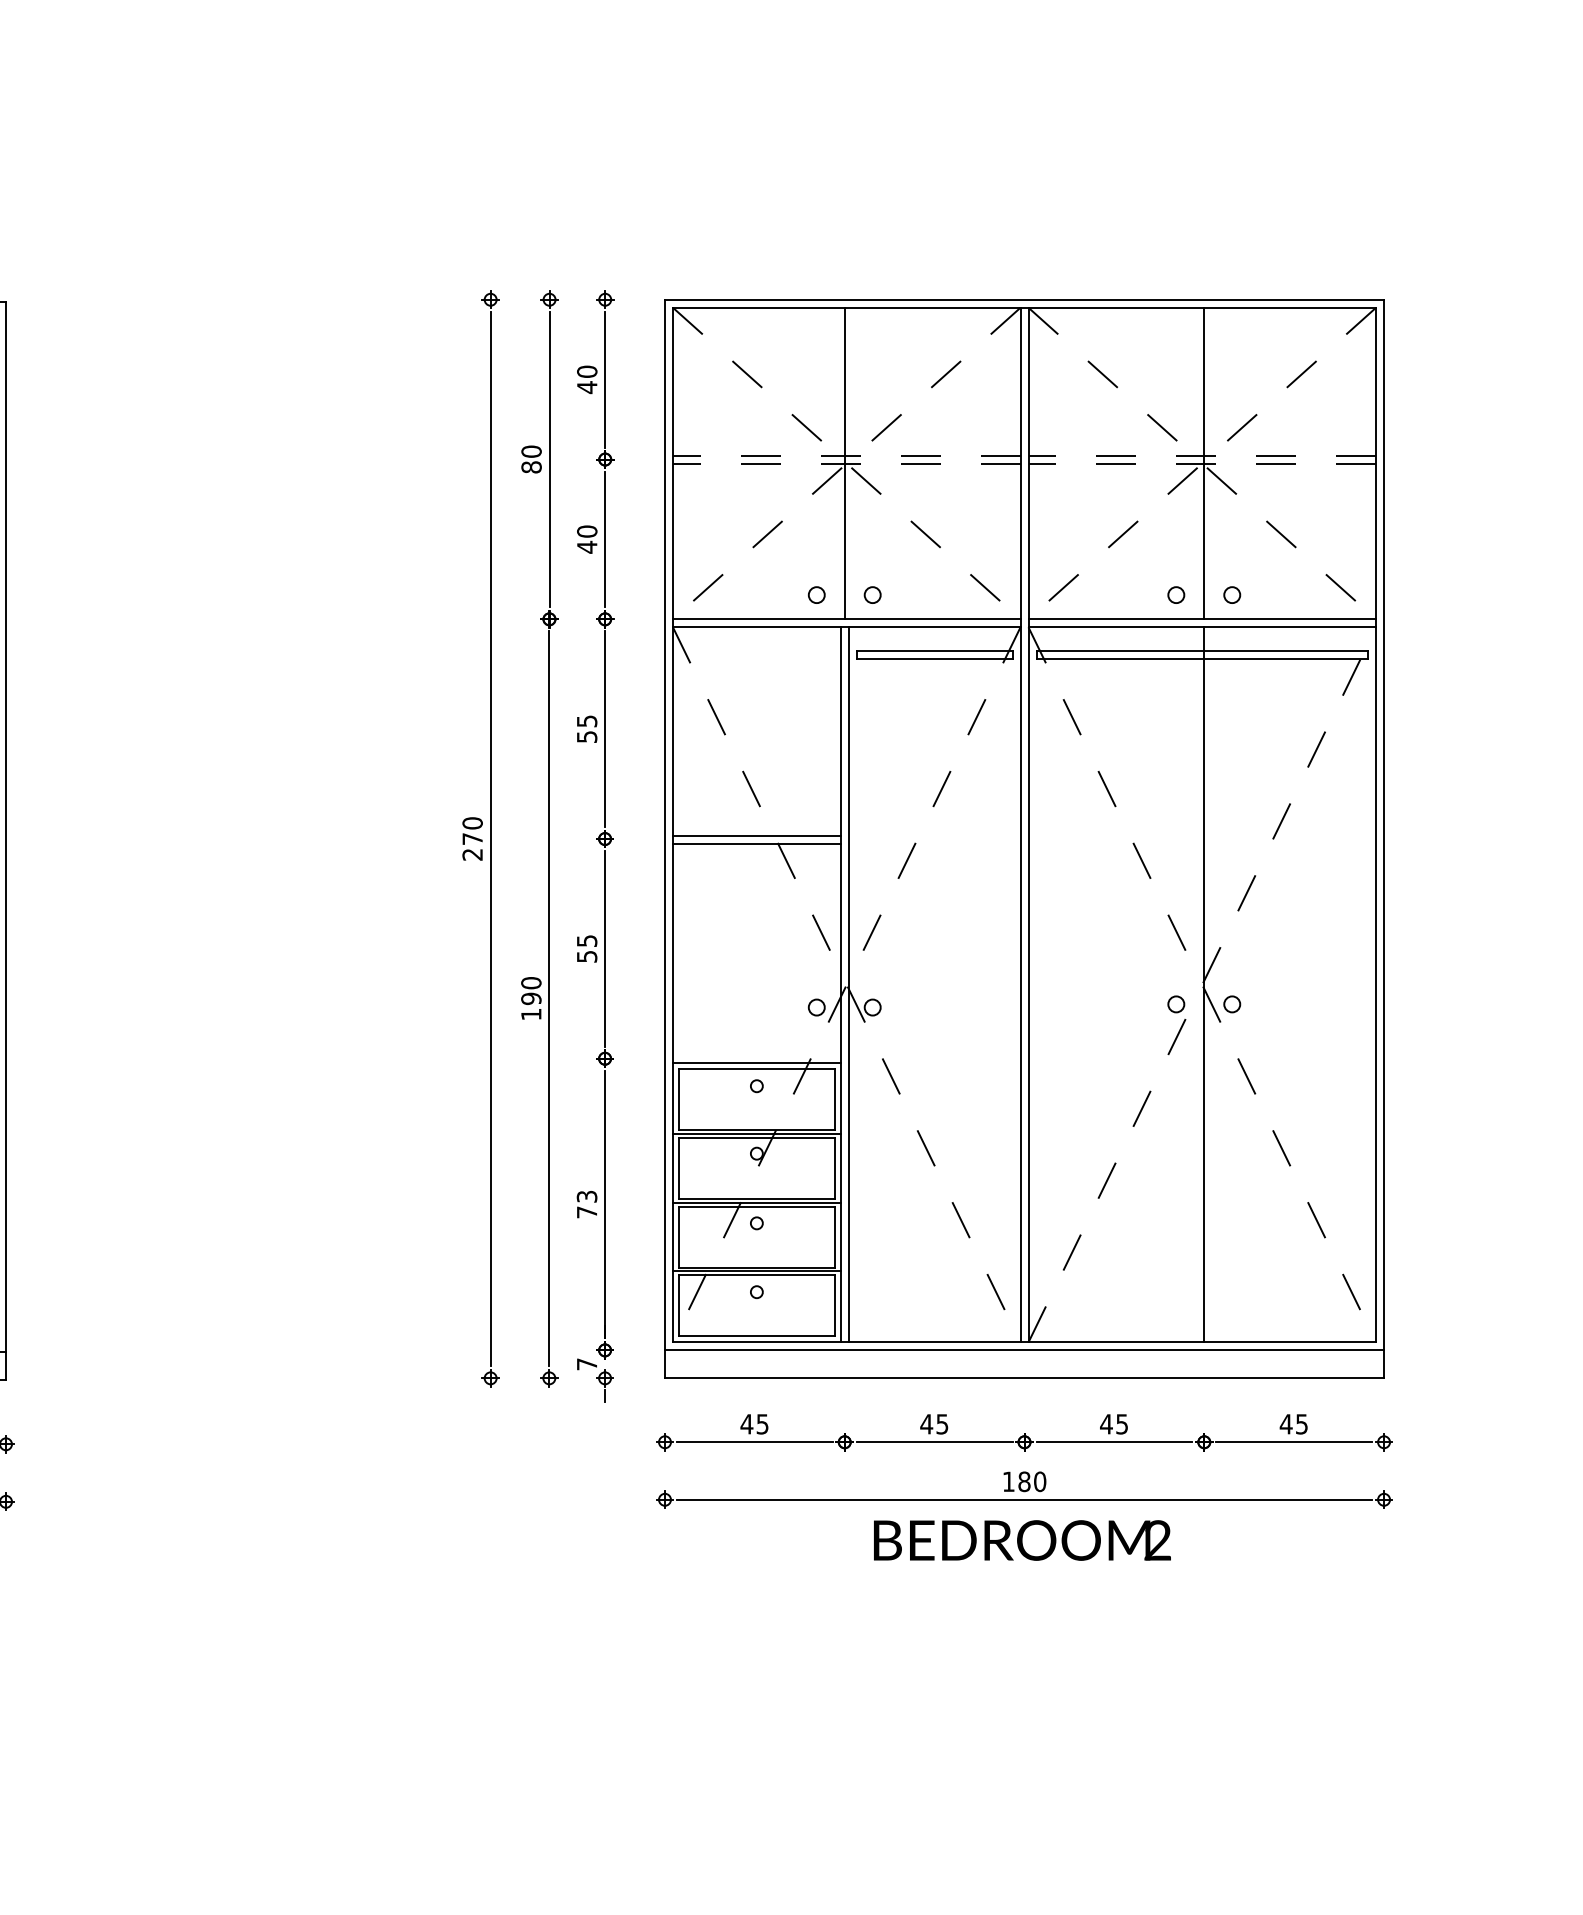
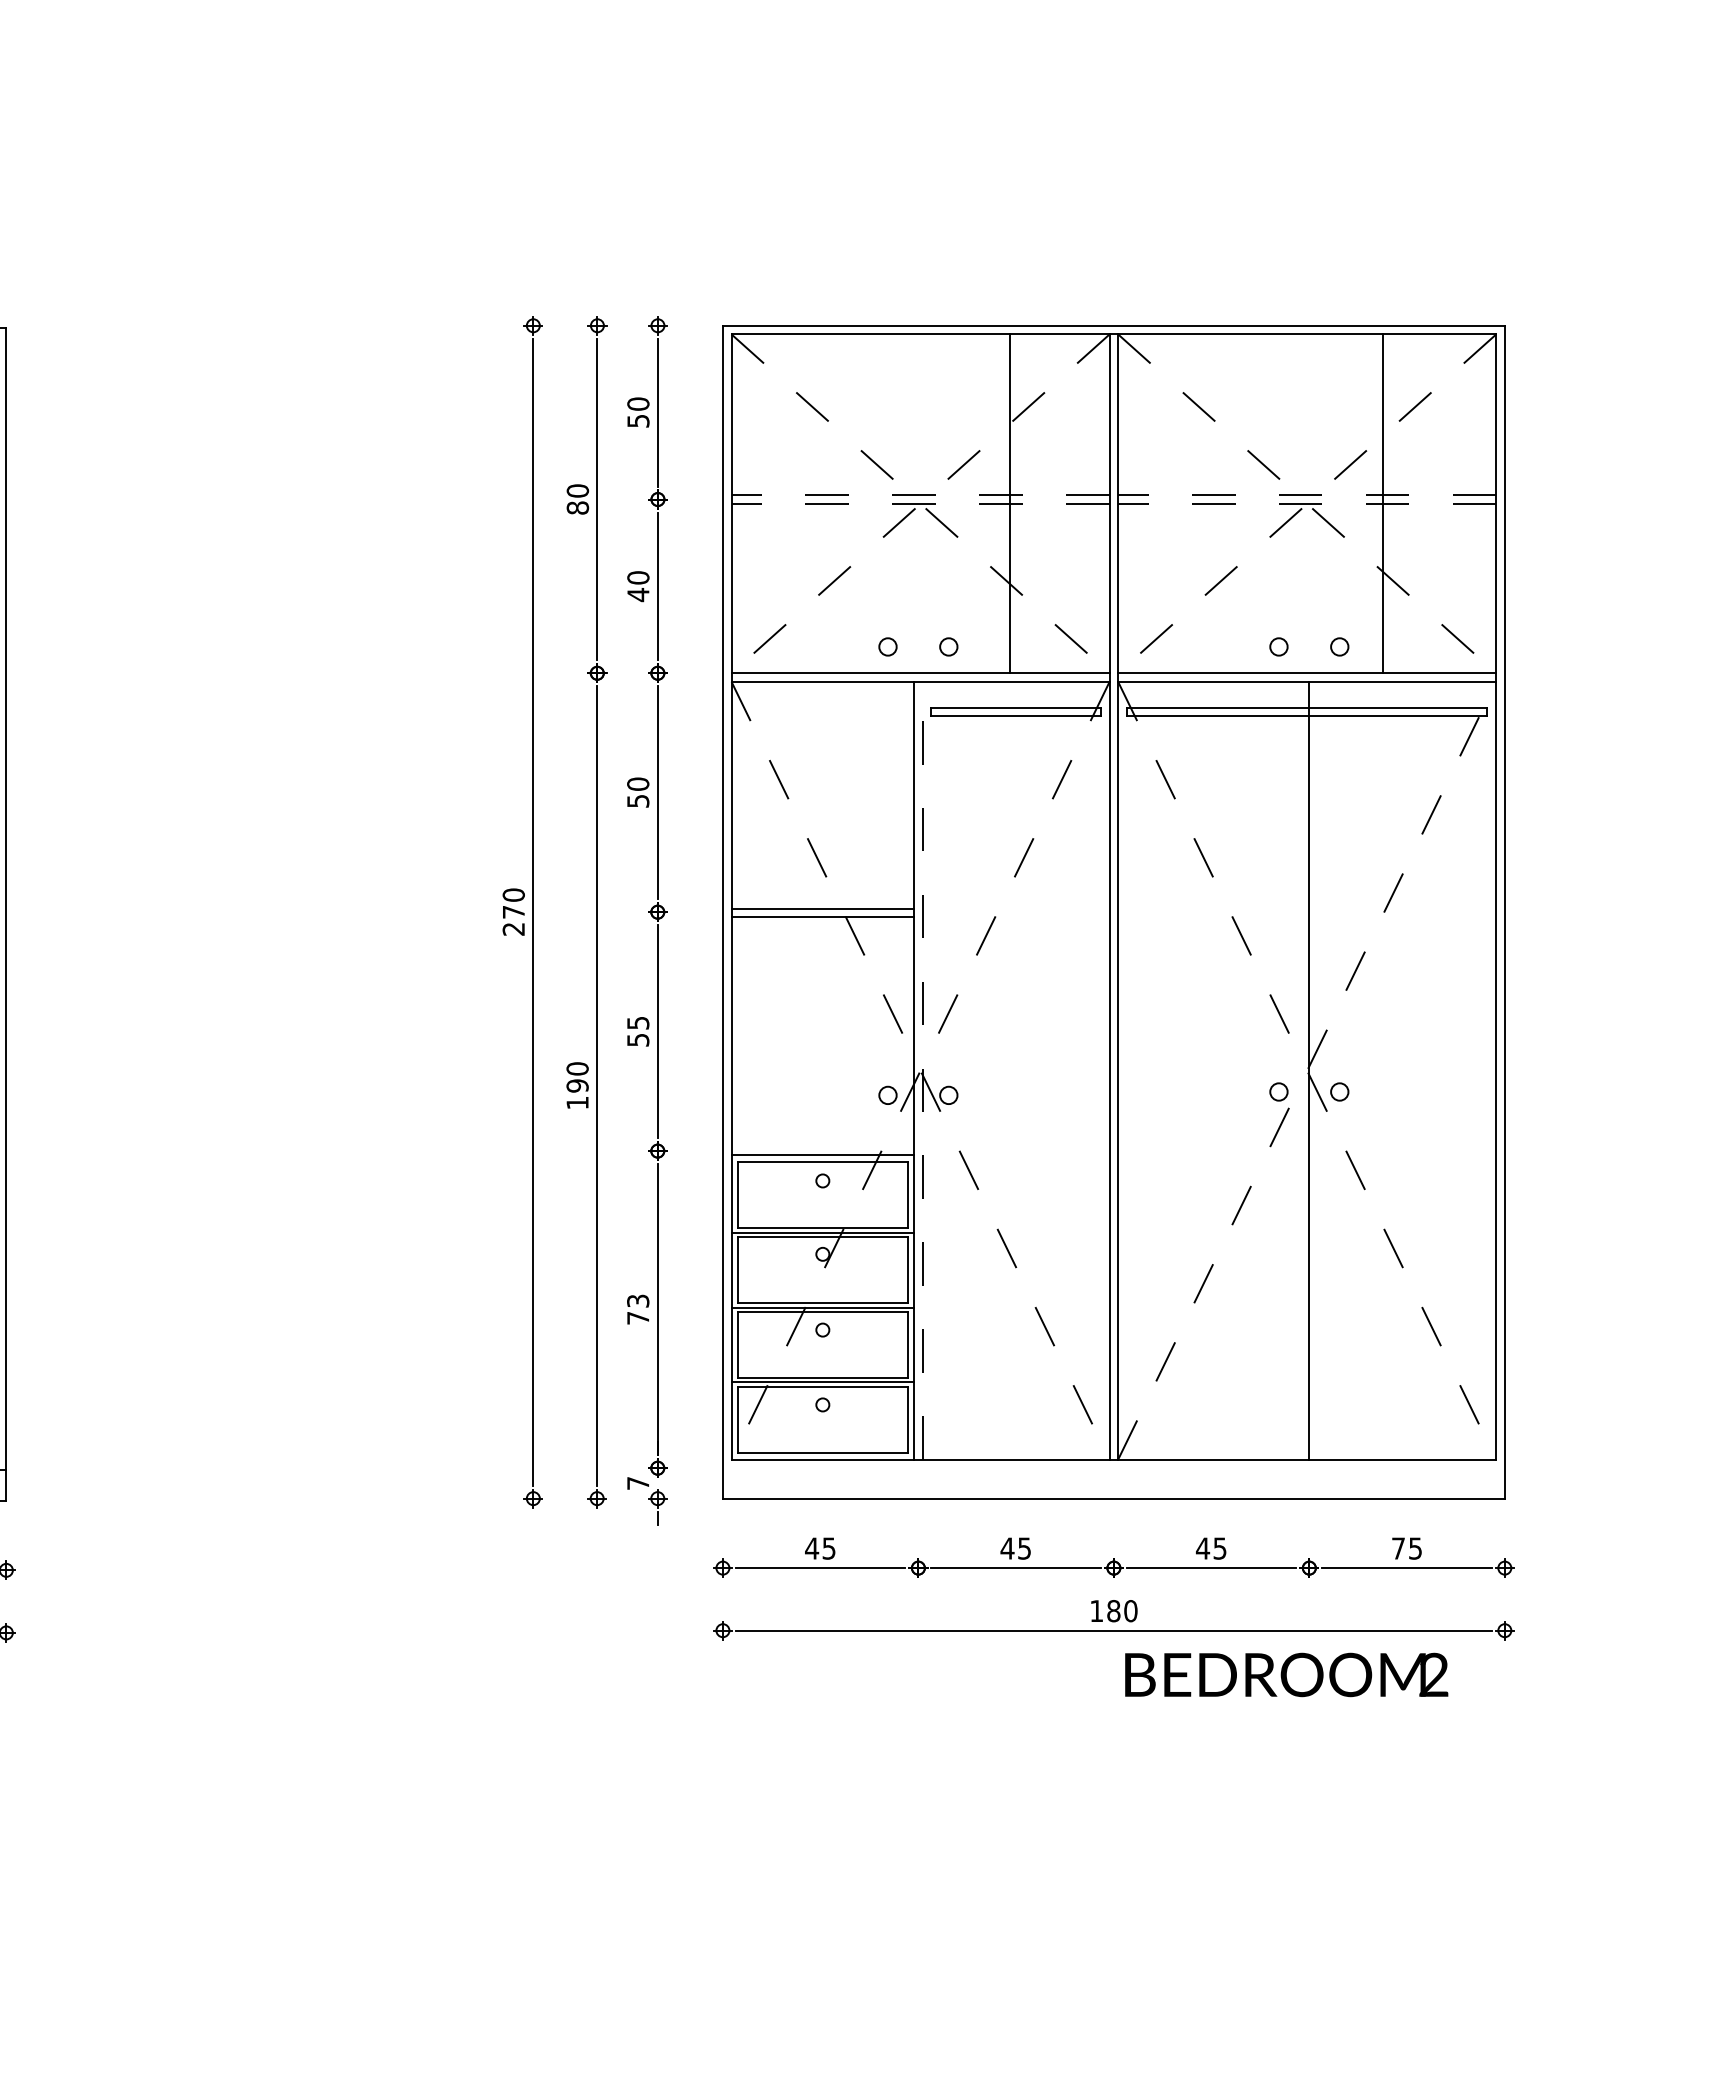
text: (587, 387) -> (638, 421), 40 -> 50
line: (844, 463) -> (1009, 503), moved
line: (1204, 463) -> (1383, 503), moved
text: (586, 721) -> (637, 784), 55 -> 50
line: (848, 984) -> (922, 1070), solid -> dashed
line: (1024, 1350) -> (1113, 1468), removed
text: (1285, 1424) -> (1397, 1548), 45 -> 75
text: (1022, 1540) -> (1286, 1674), moved

